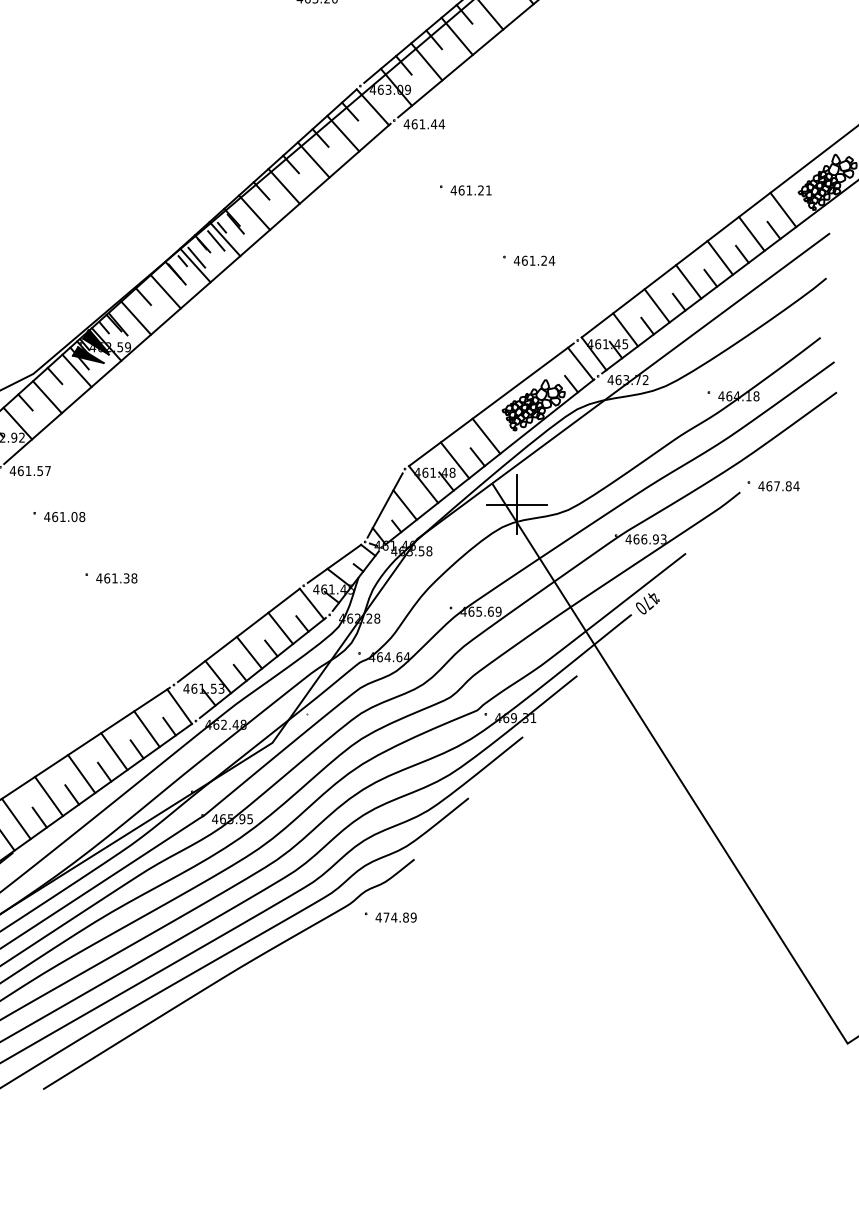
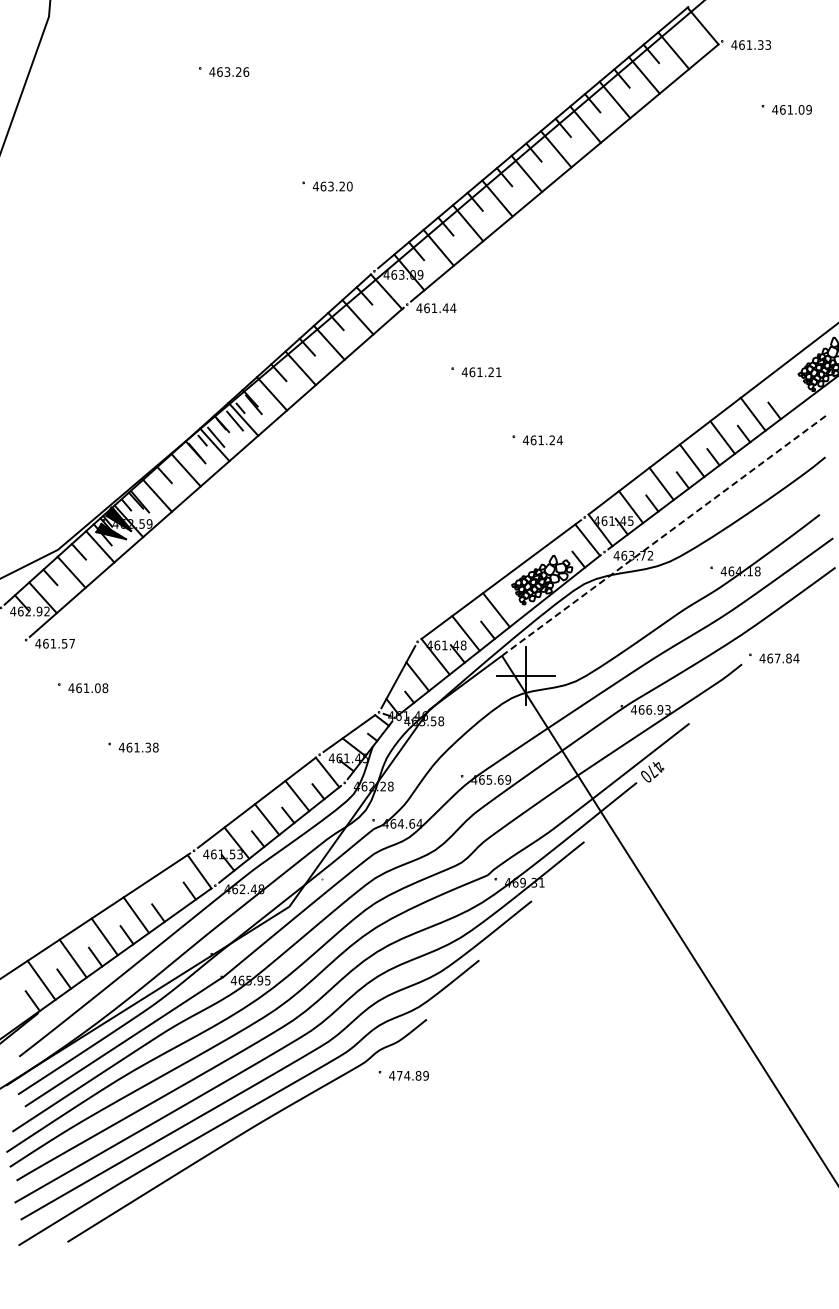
line: (783, 209) -> (783, 390), removed
line: (661, 358) -> (665, 534), solid -> dashed
line: (146, 729) -> (167, 893), removed

